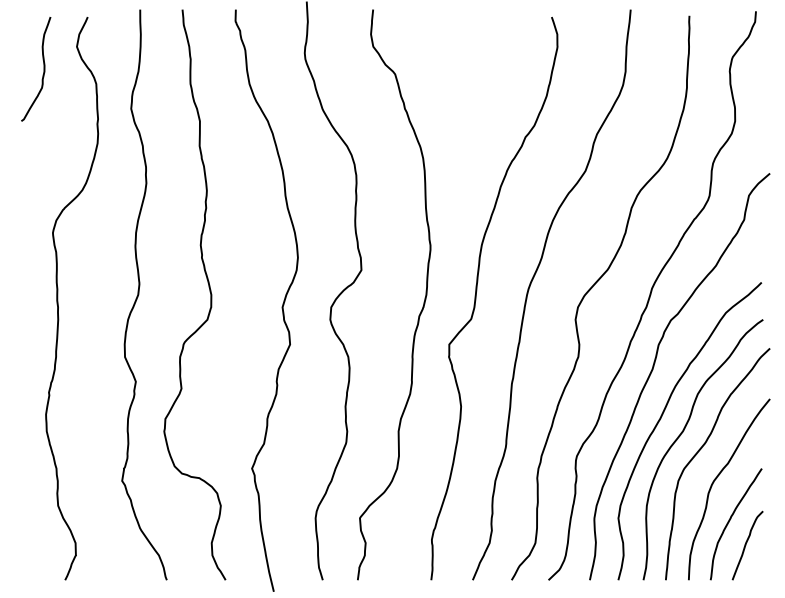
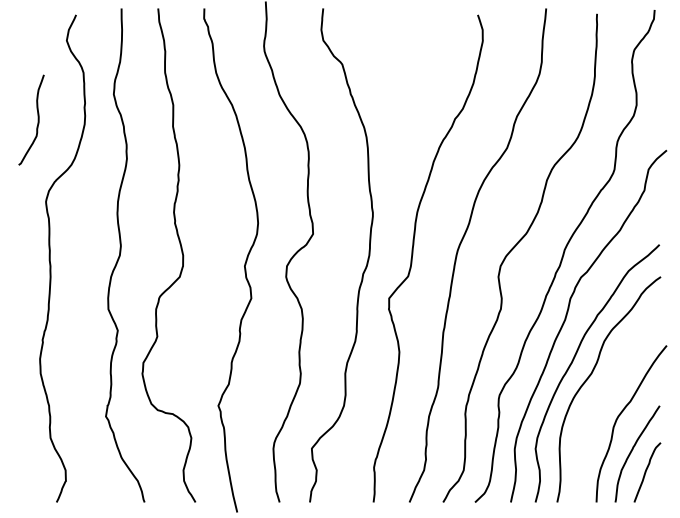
curve: (43, 68) -> (37, 119), moved
curve: (702, 448) -> (608, 388), removed

